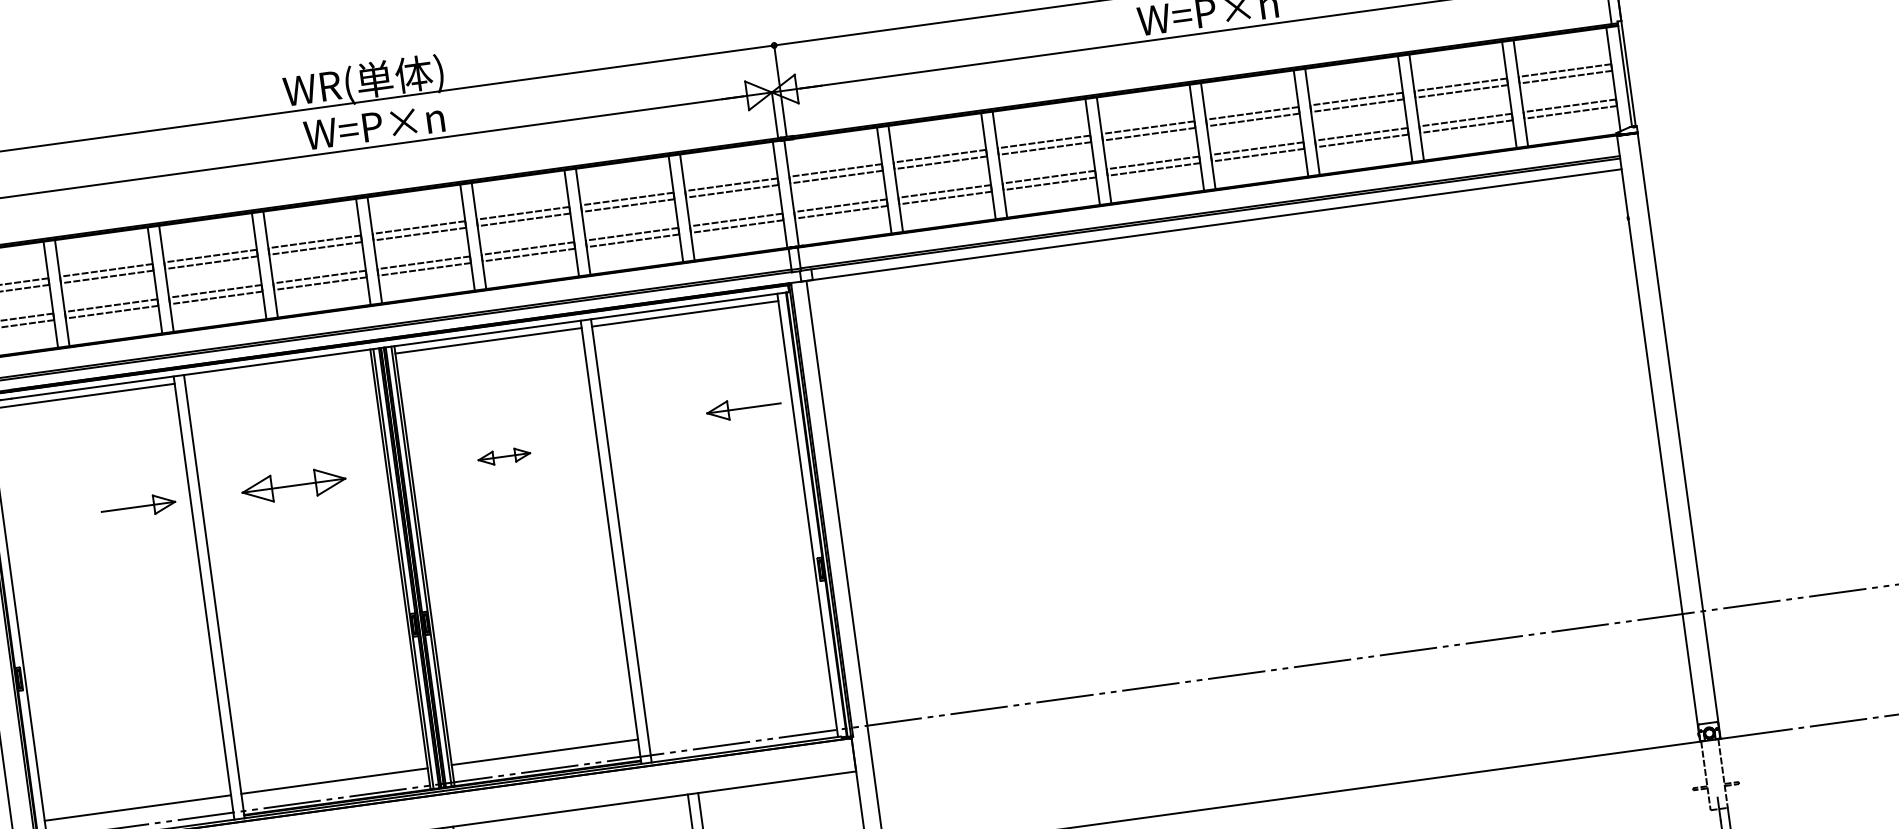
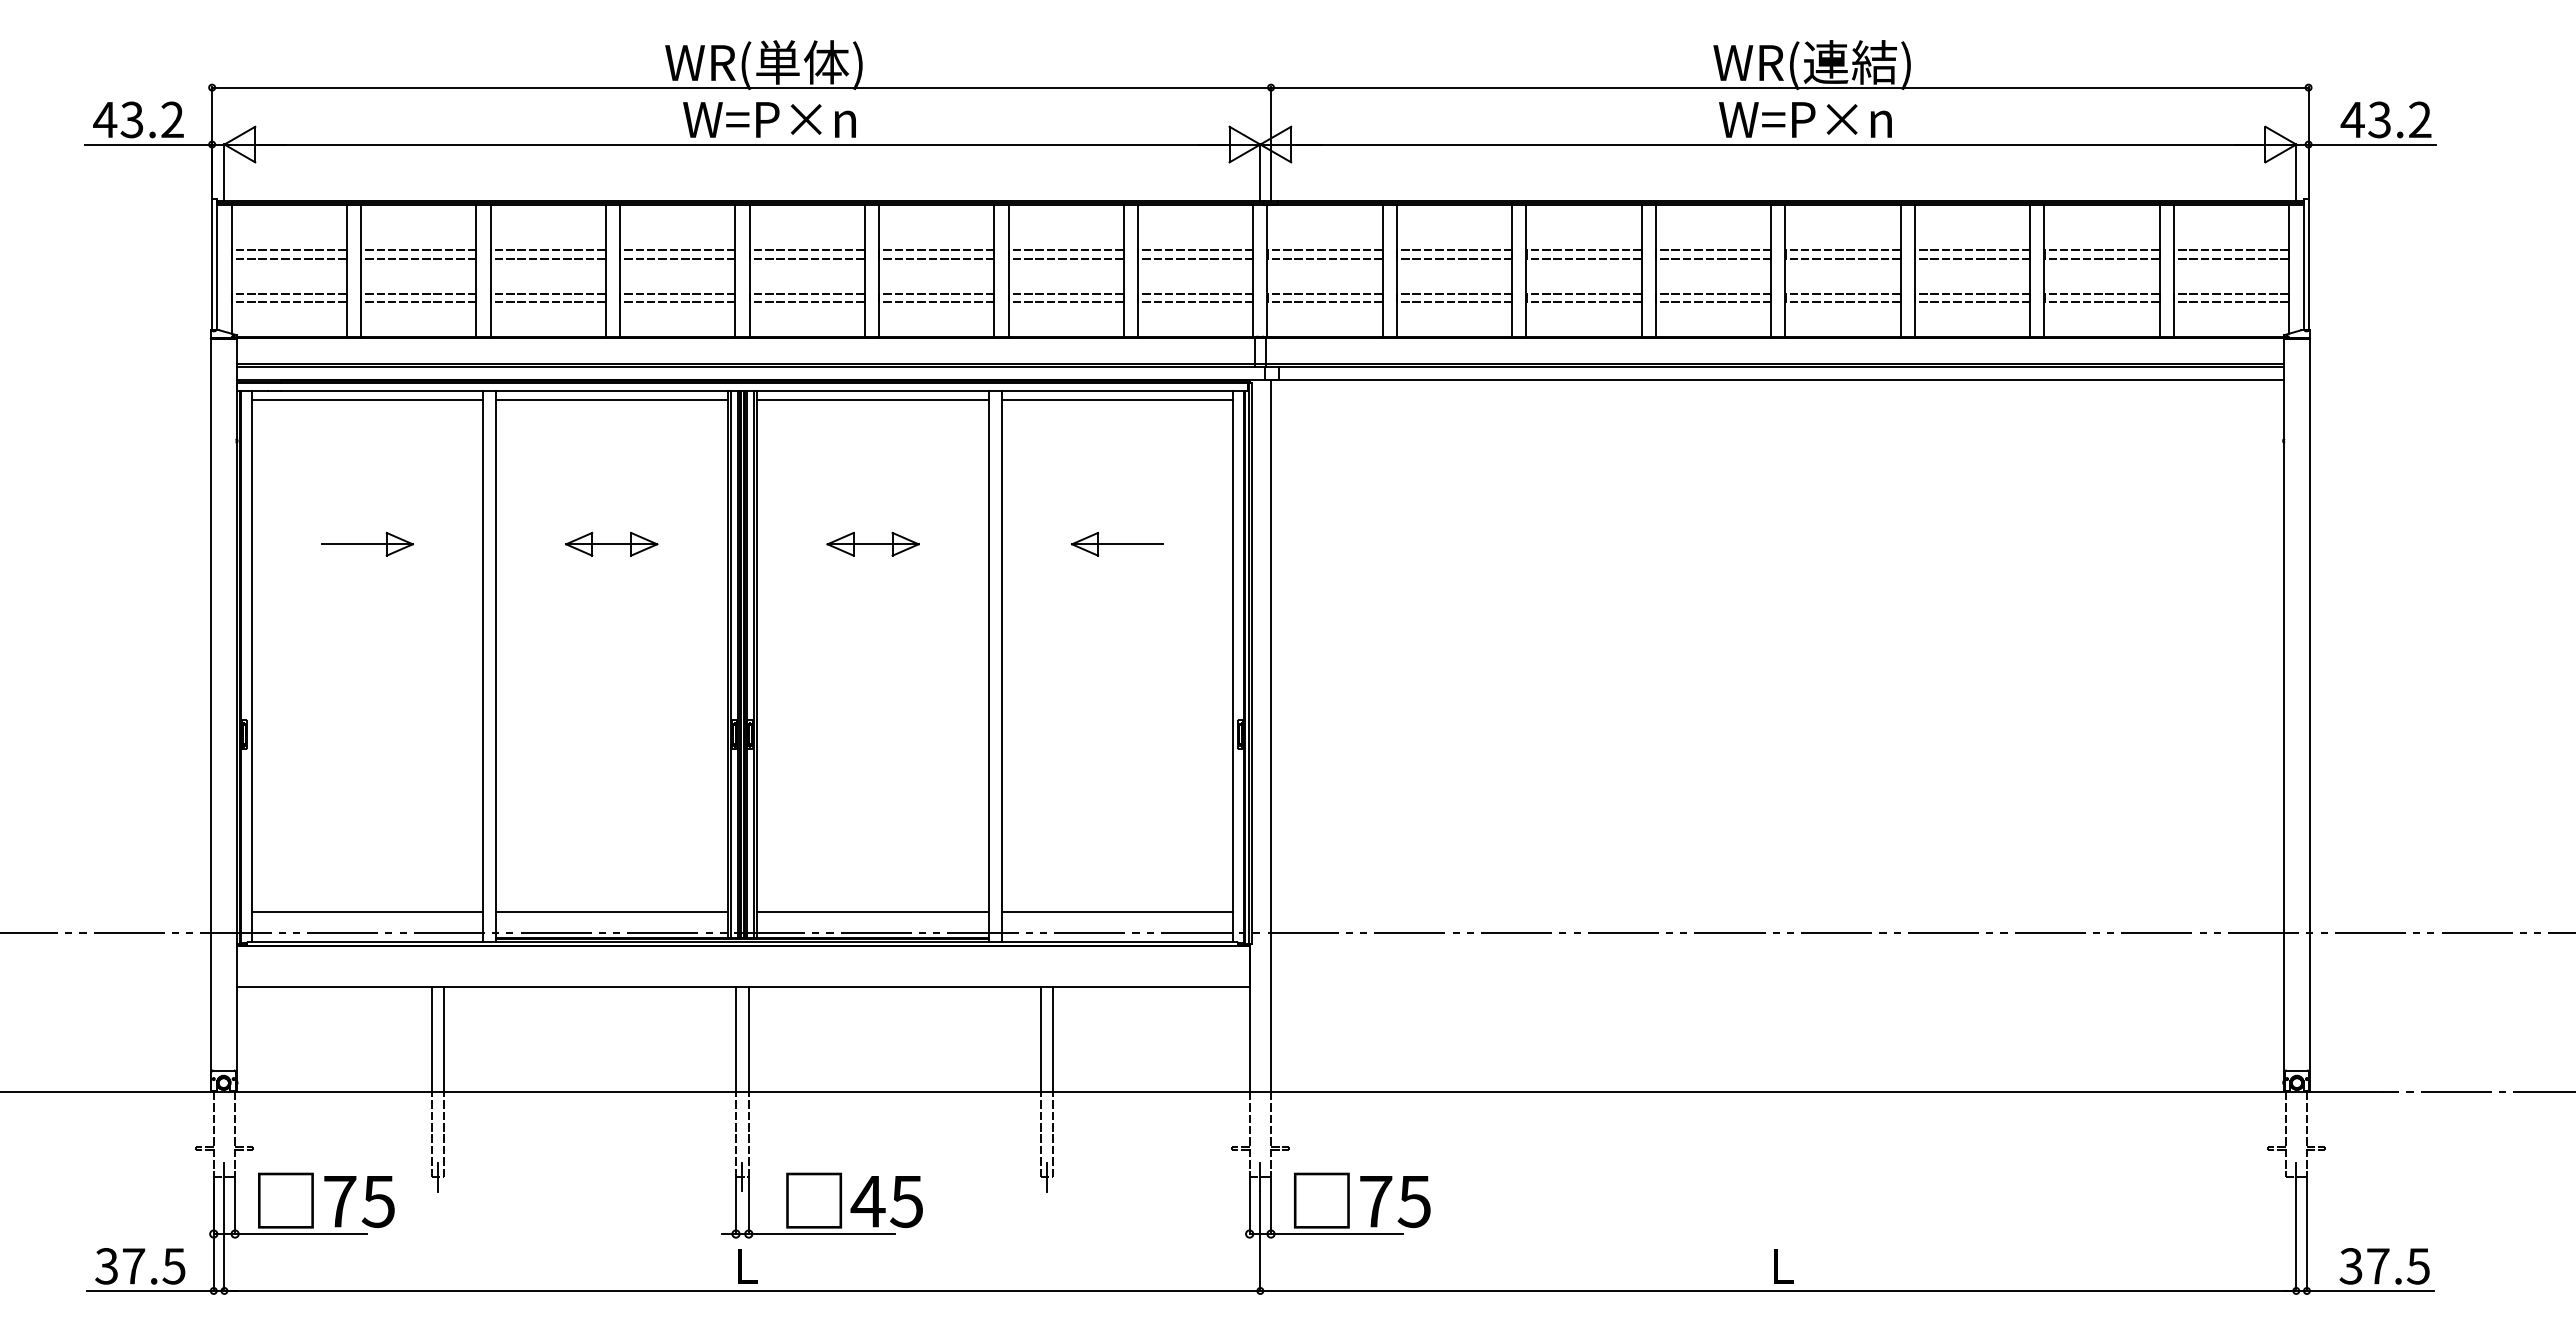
line: (278, 369) -> (611, 400), added
part: (743, 407) -> (1117, 543), moved
part: (503, 456) -> (872, 543), size x1.43
part: (293, 484) -> (611, 543), size x0.71
part: (138, 506) -> (367, 543), moved
line: (741, 725) -> (1117, 911), added

